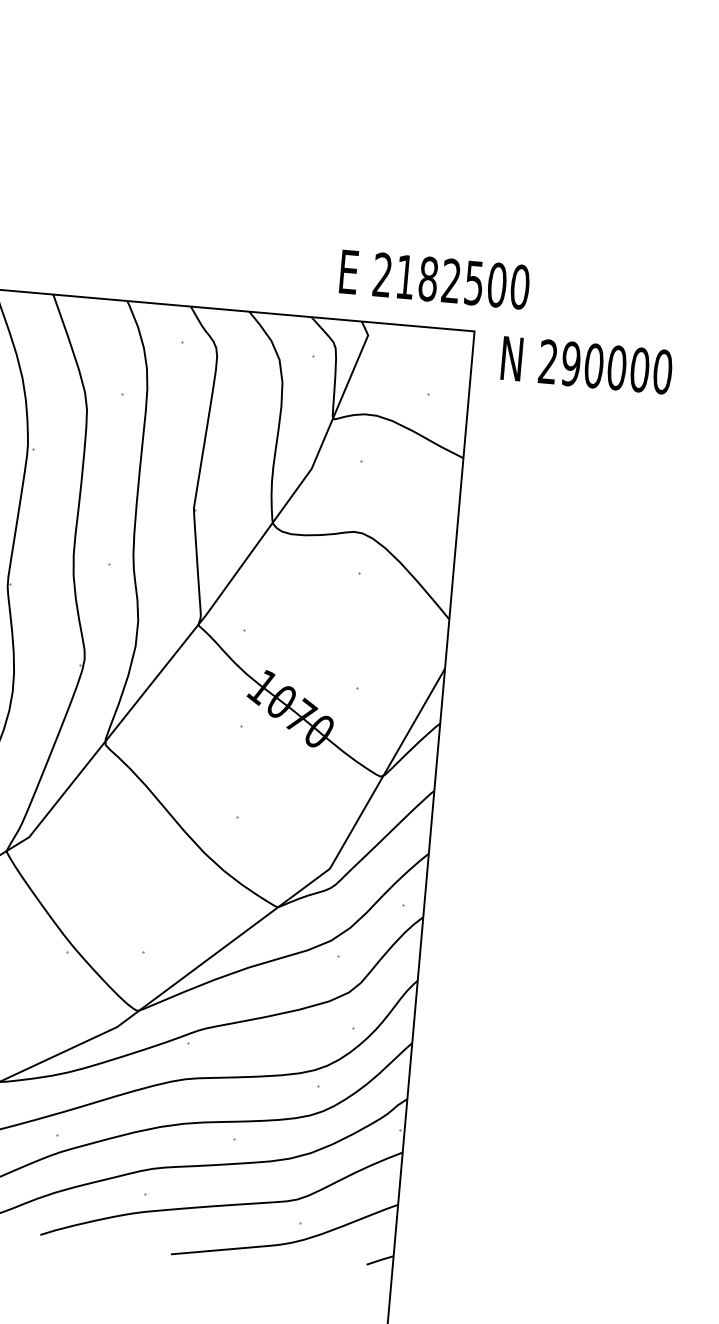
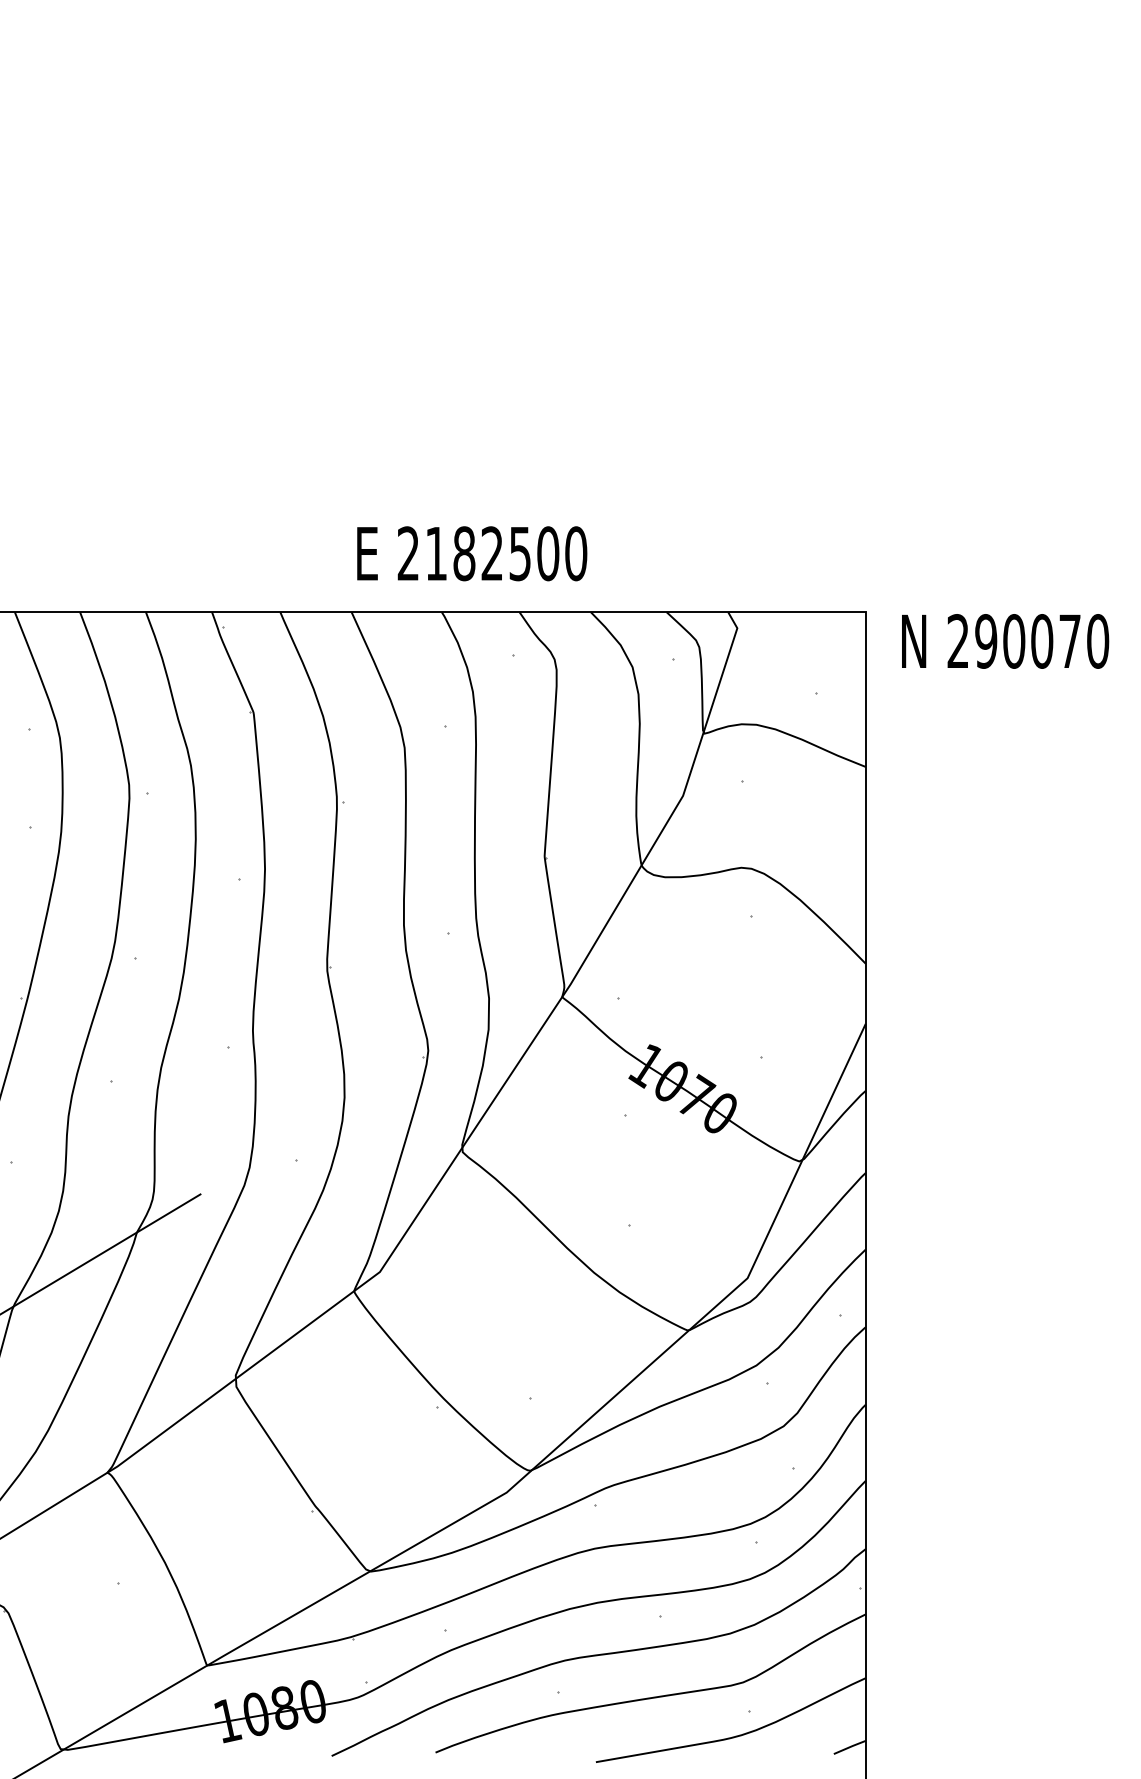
text: (435, 279) -> (472, 553), moved
text: (640, 370) -> (1070, 641), 290000 -> 290070

